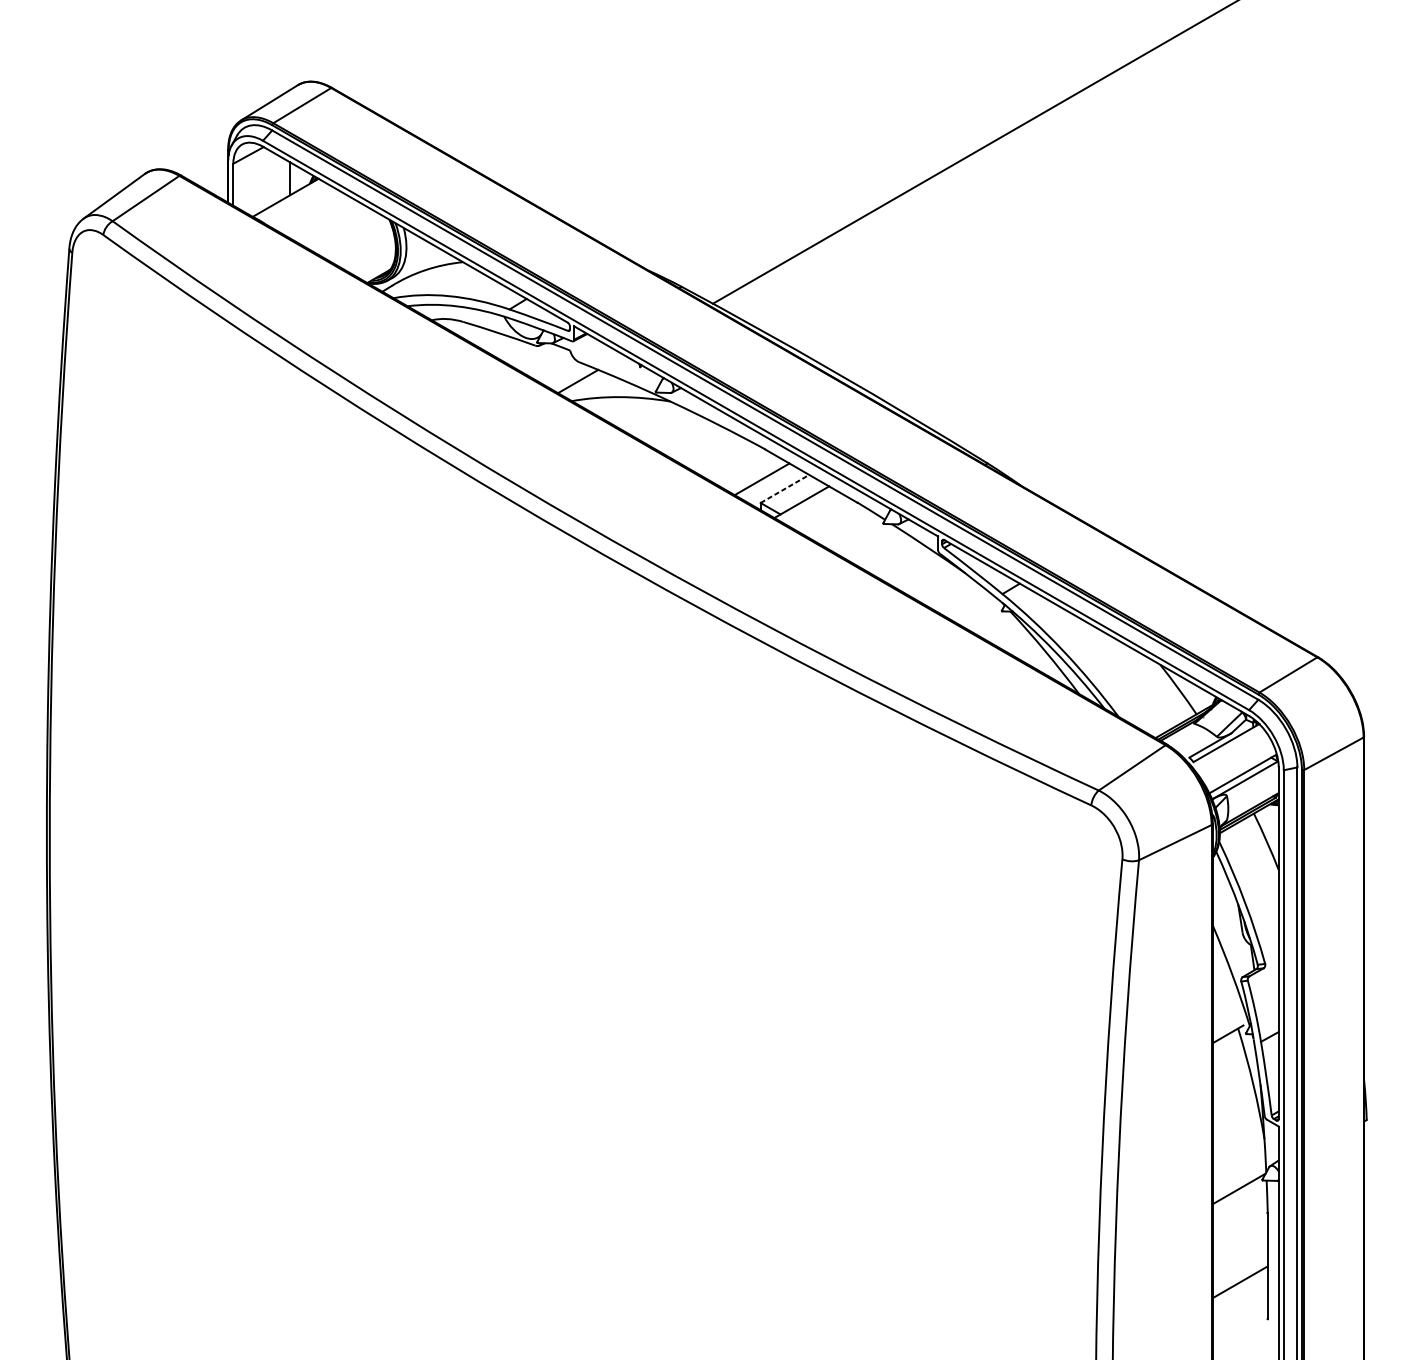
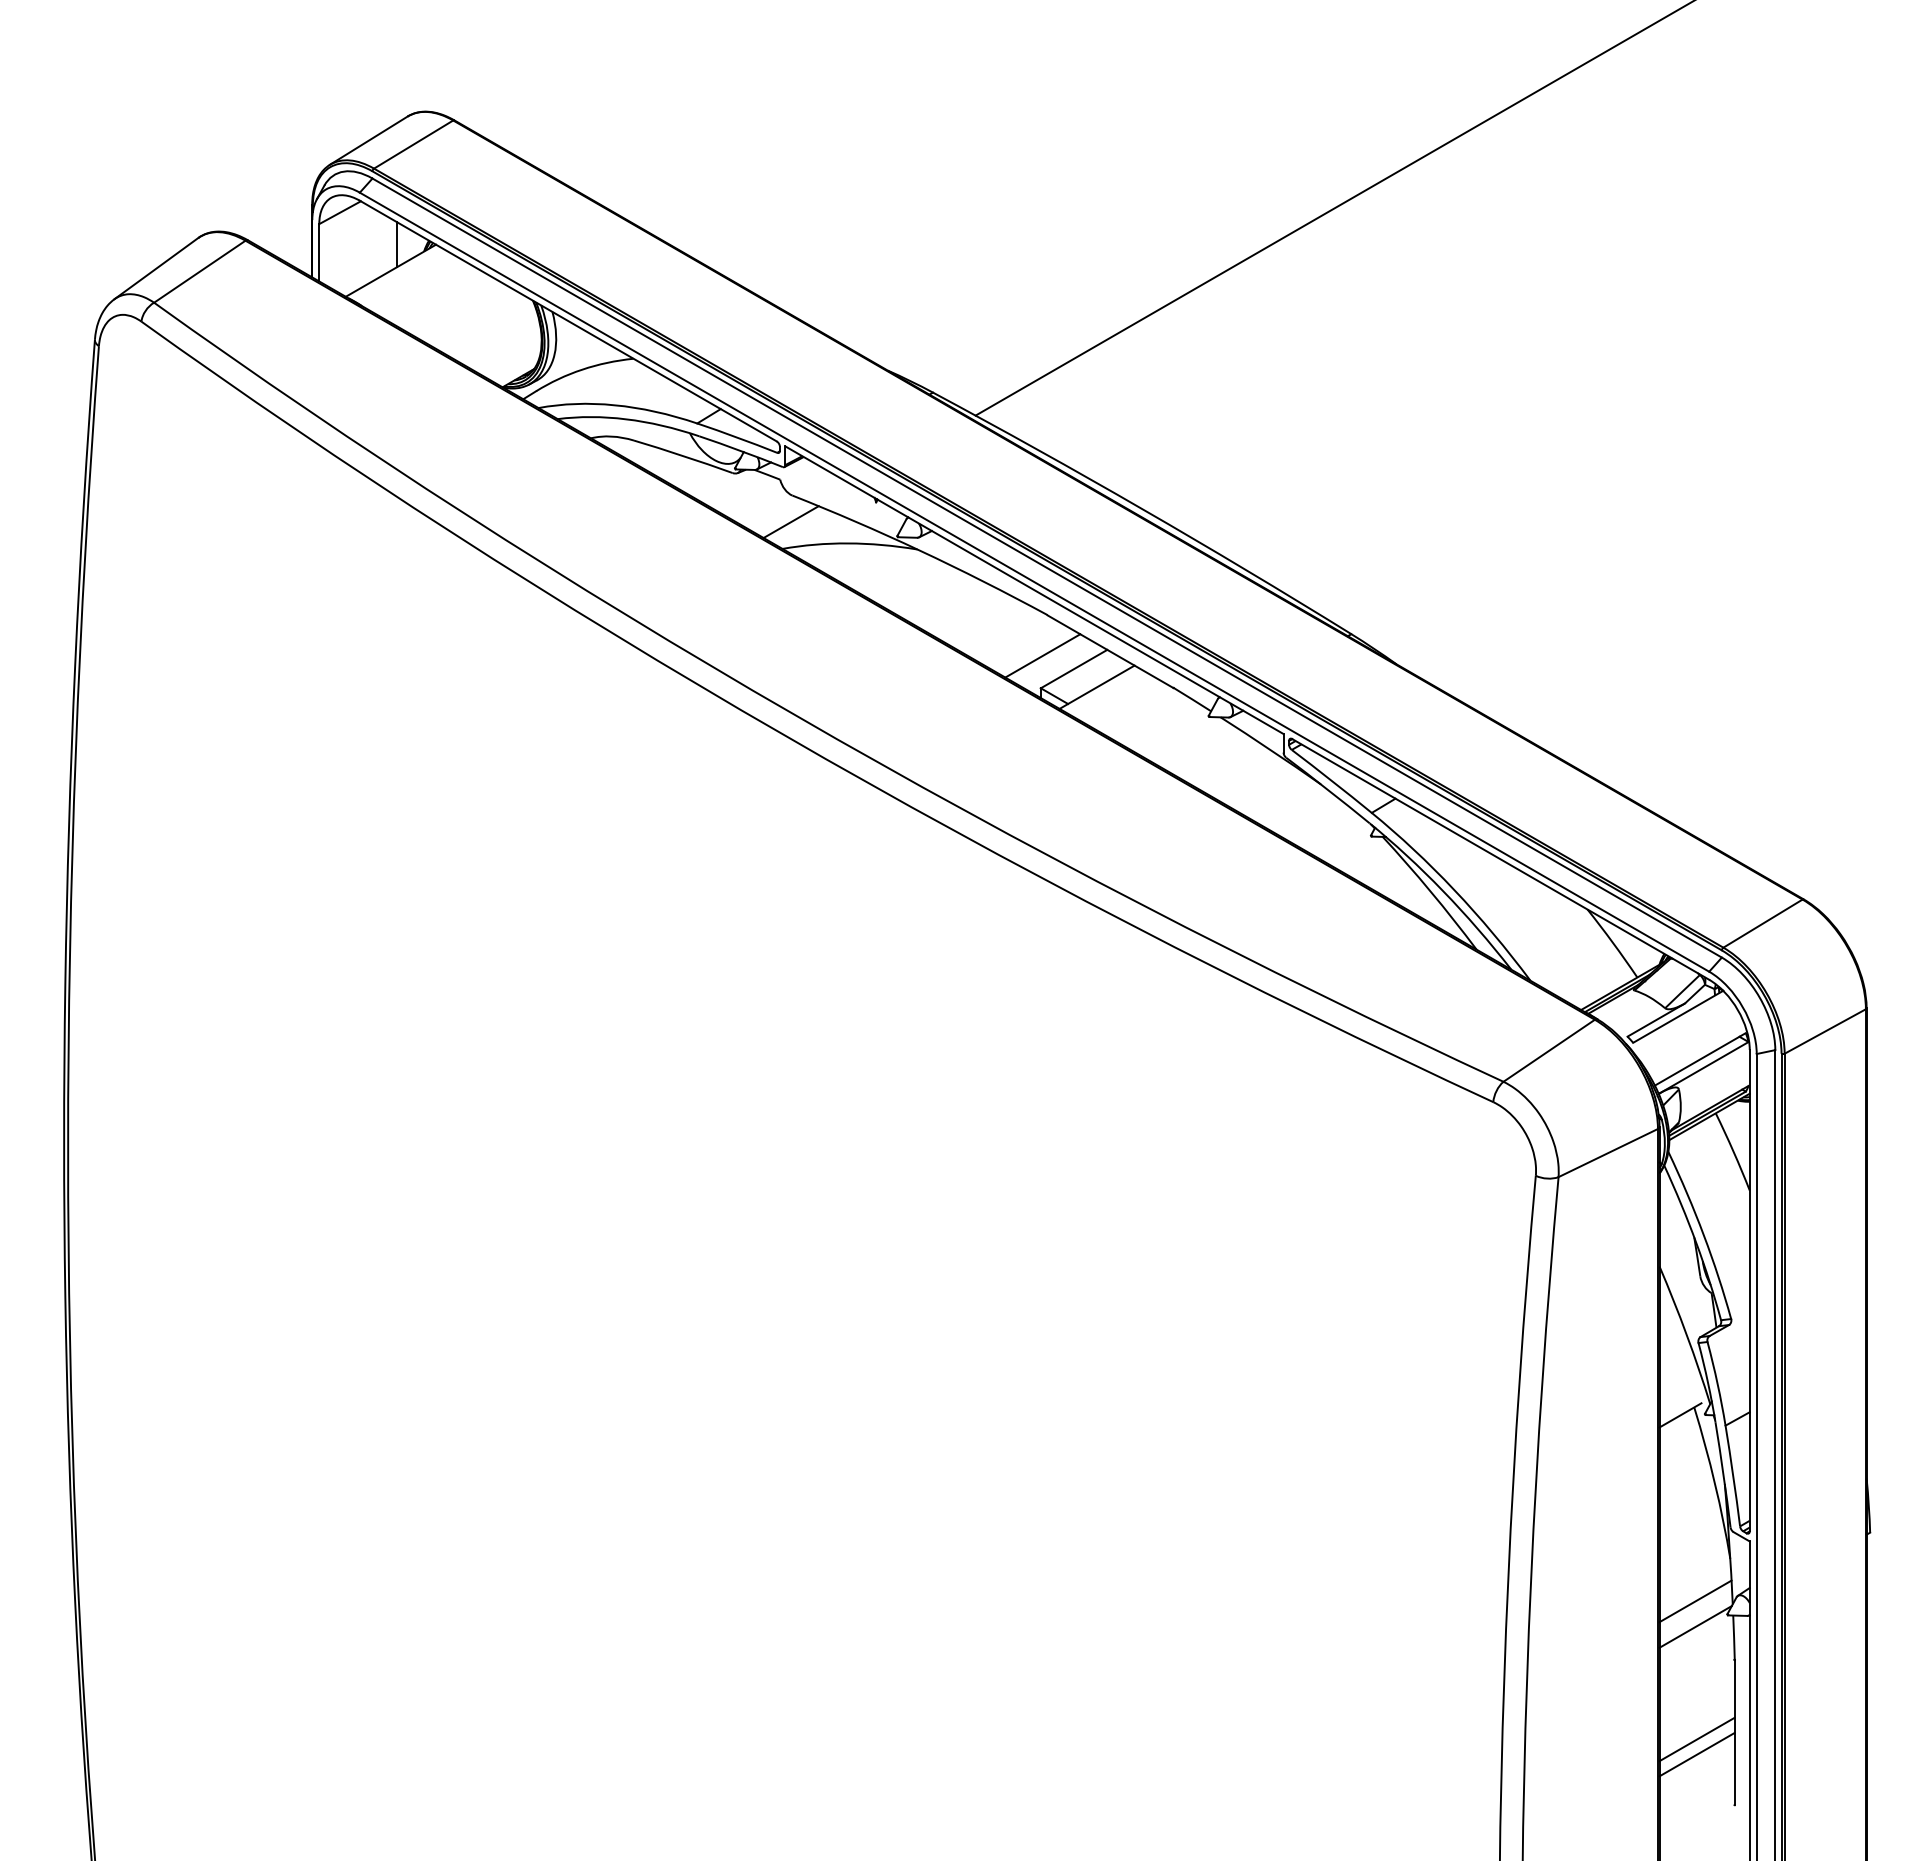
line: (785, 488) -> (1074, 668), dashed -> solid
line: (1239, 1170) -> (1695, 1601), added
line: (1239, 1271) -> (1696, 1739), added

